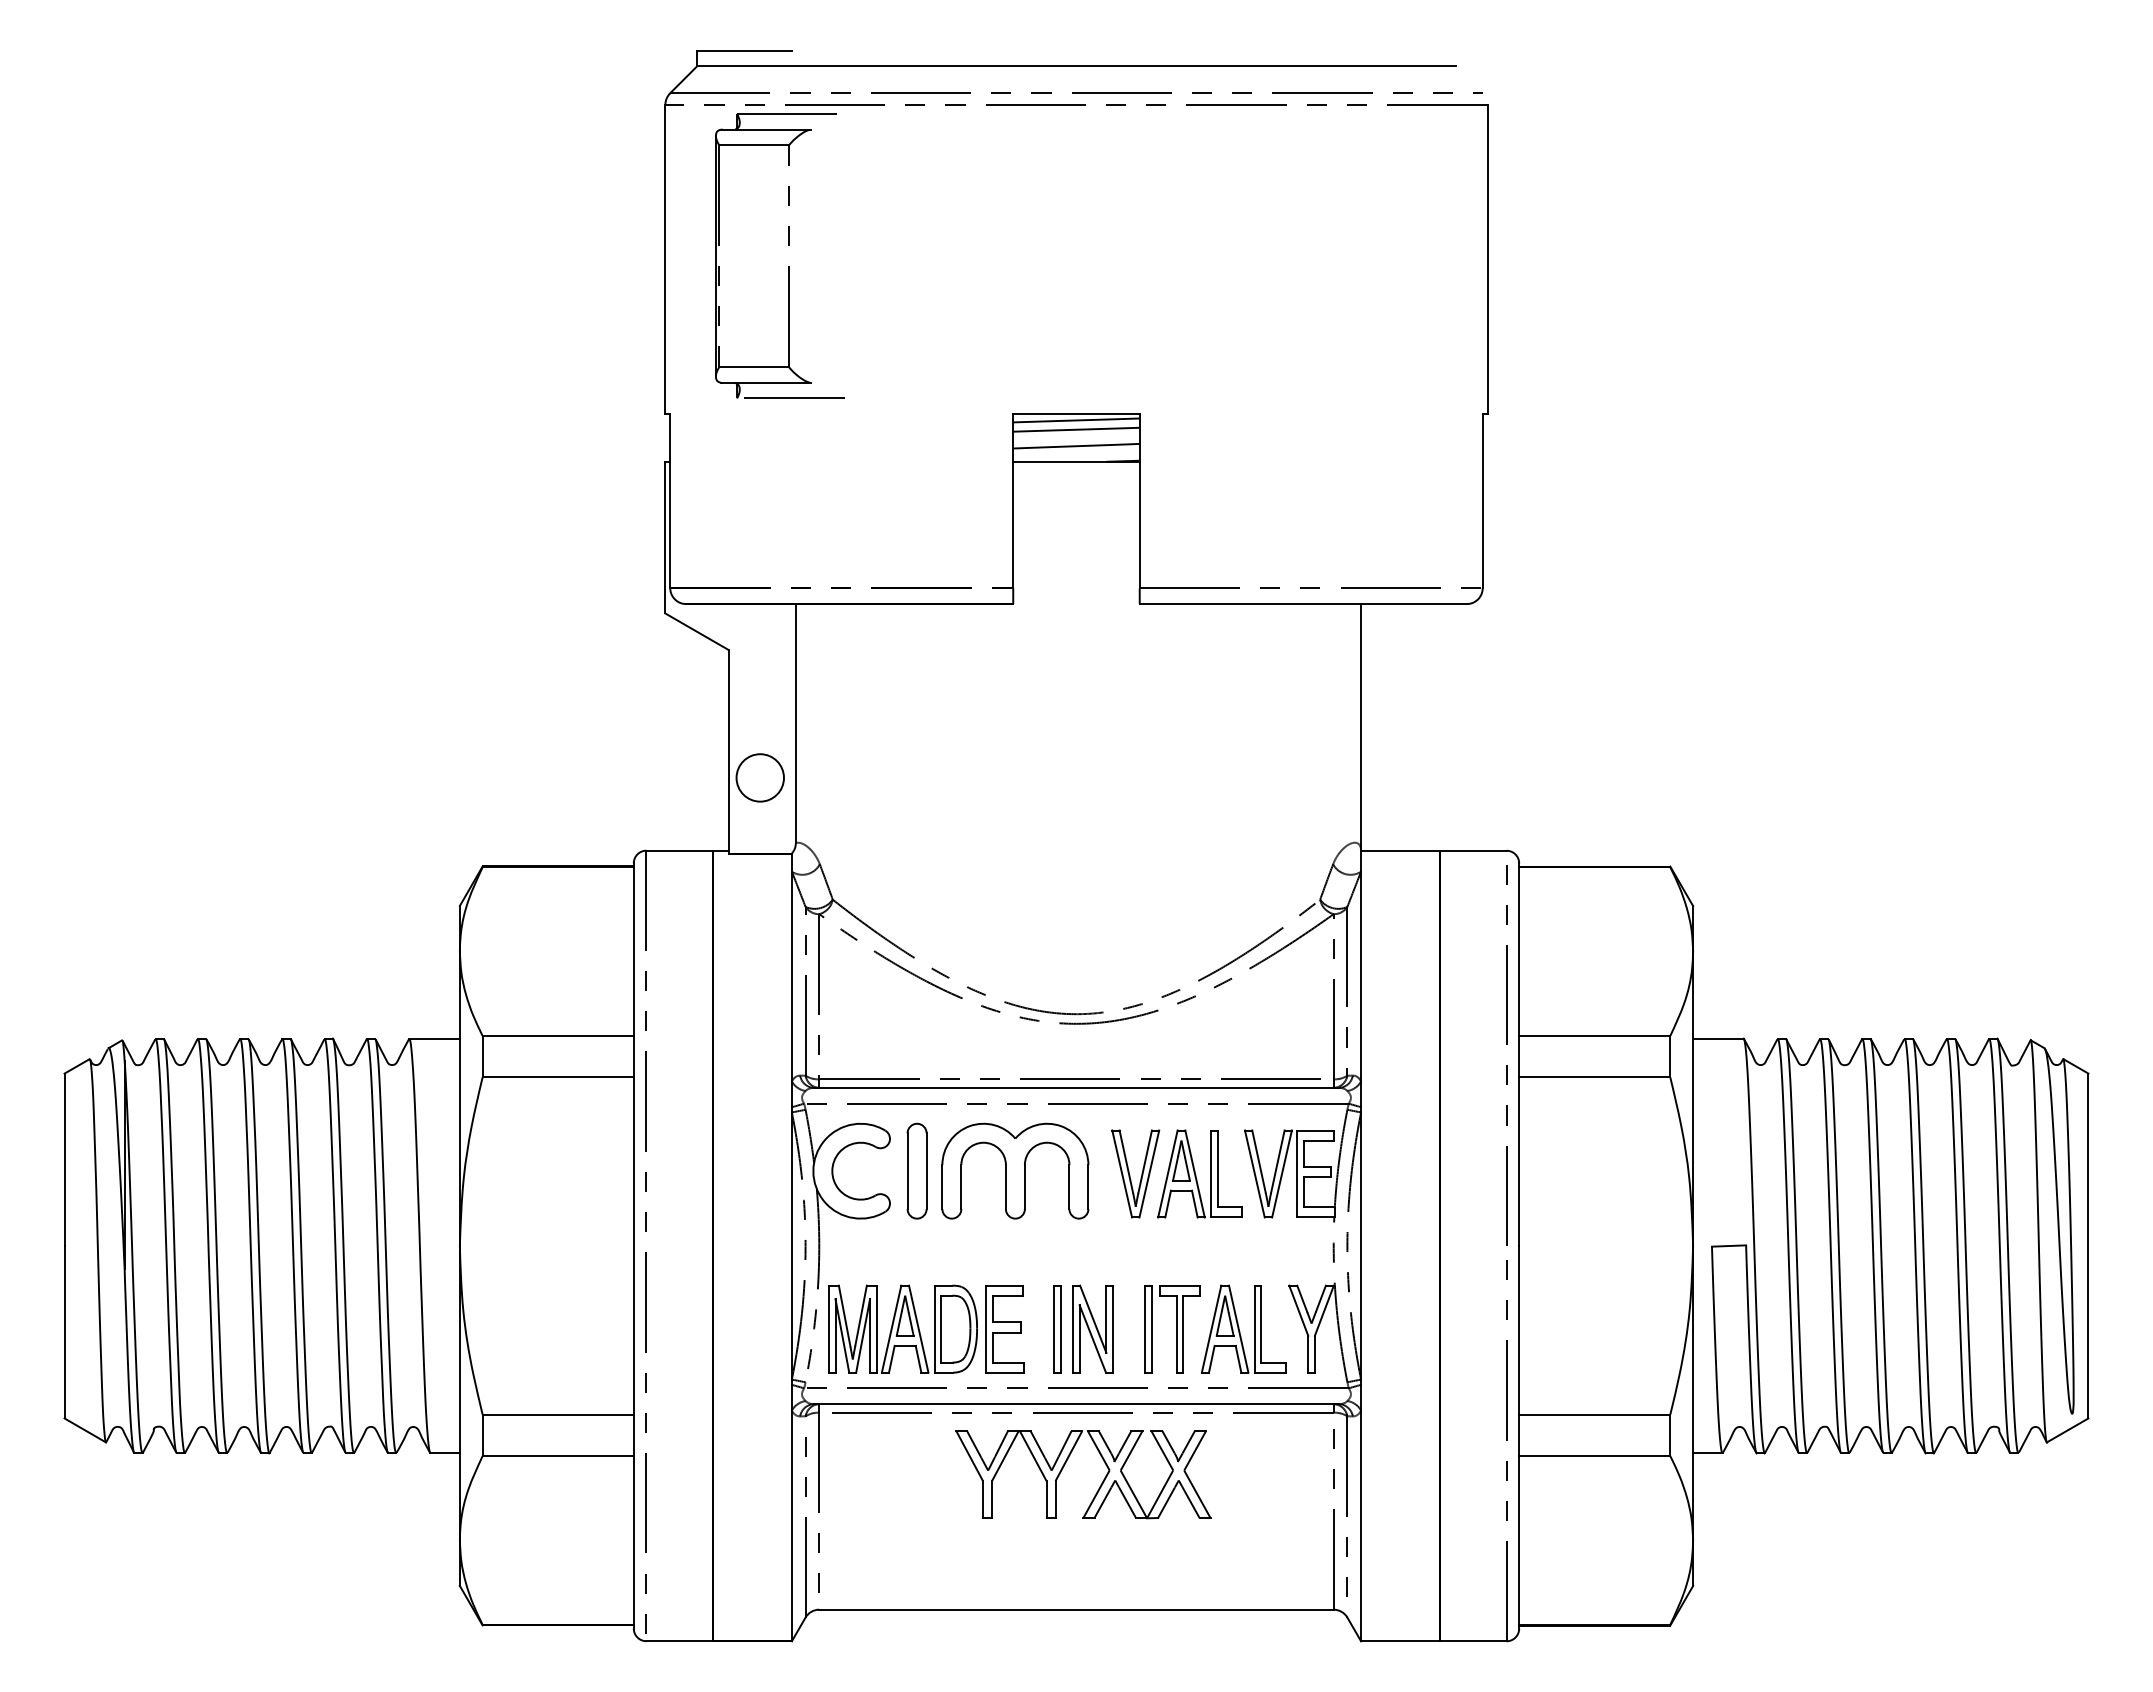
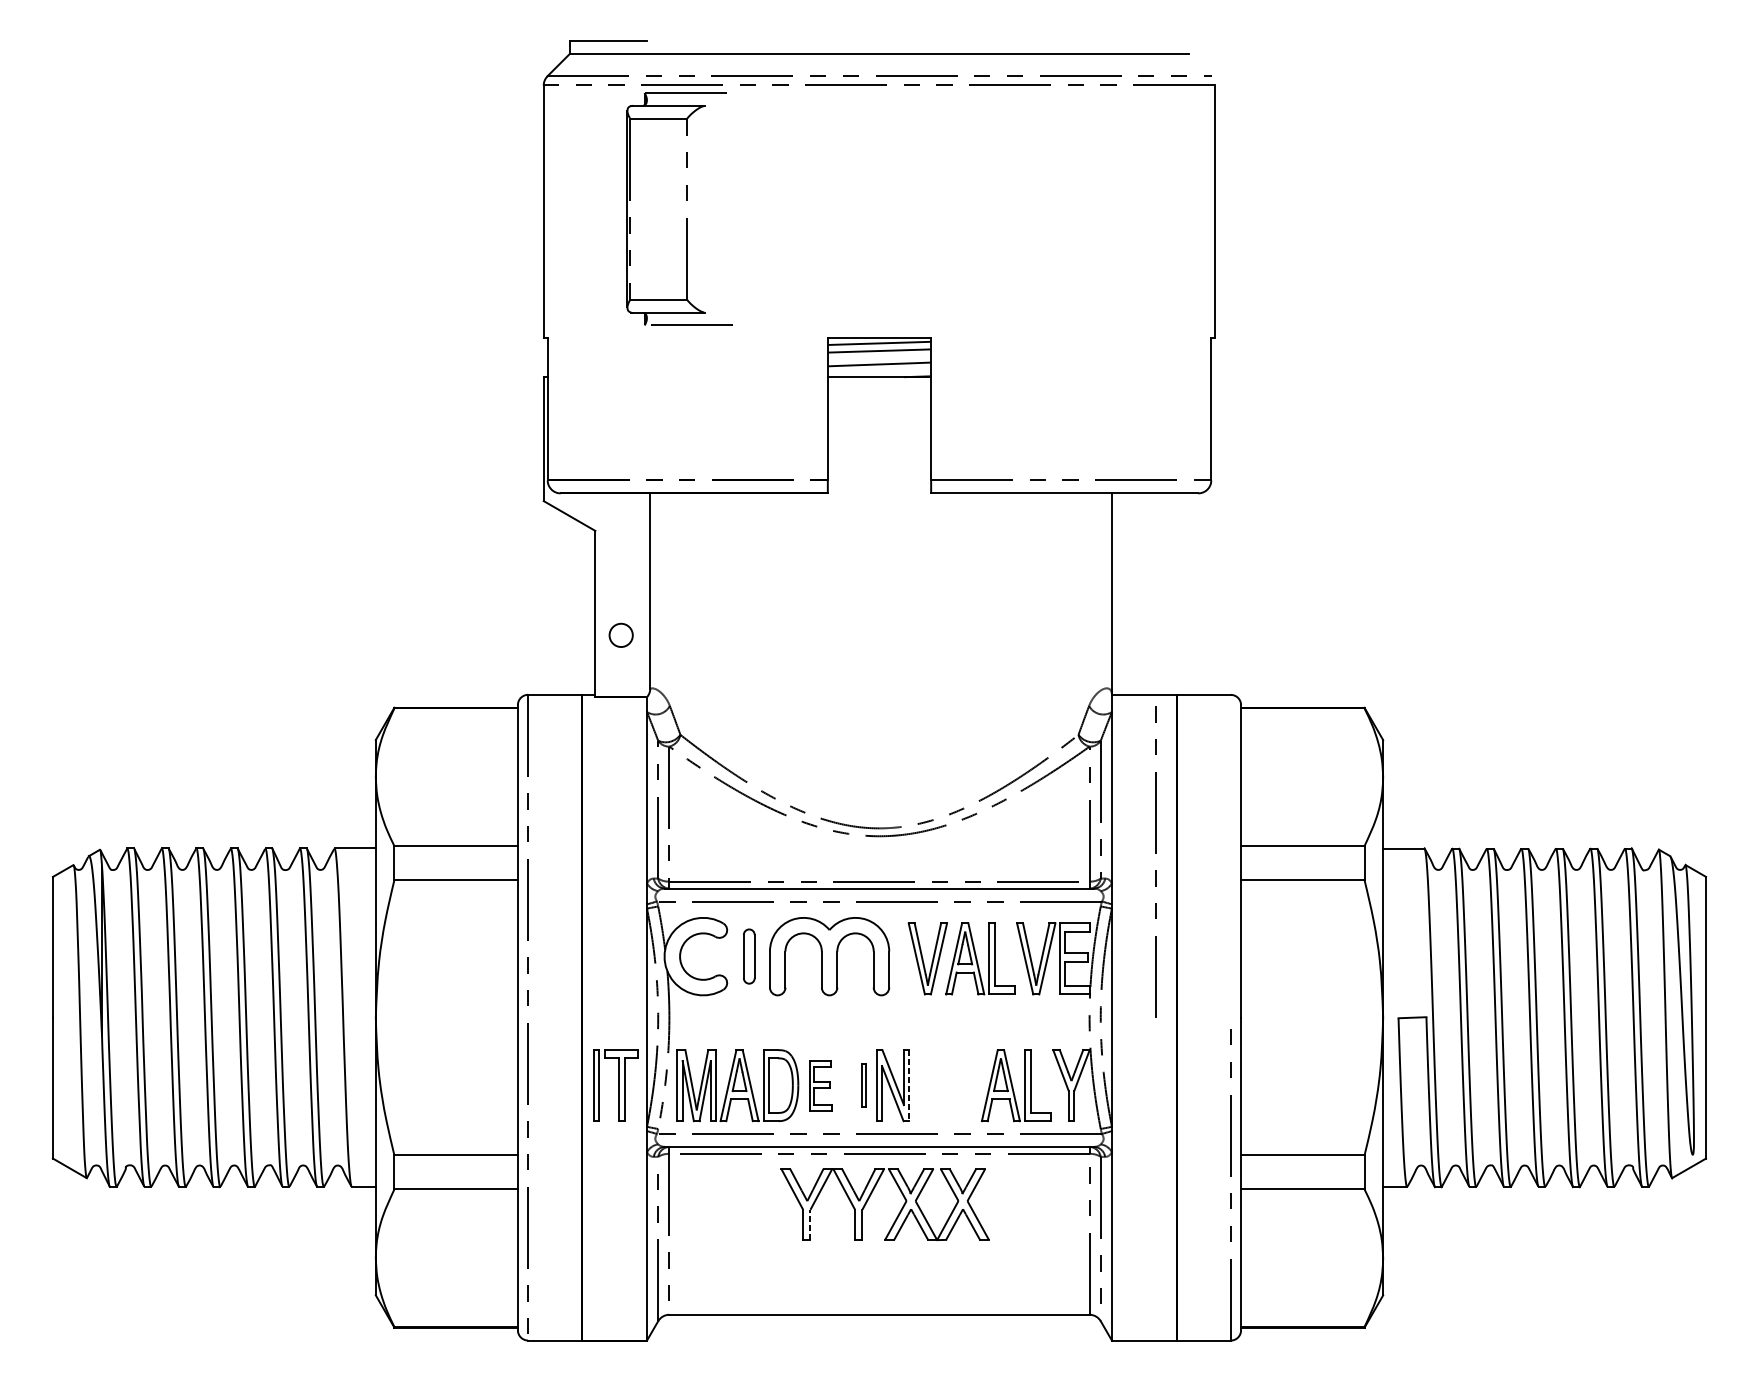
part: (788, 245) -> (686, 200), moved
circle: (760, 777) -> (621, 635), size x0.6
line: (1506, 1065) -> (1155, 870), moved
part: (916, 1170) -> (748, 956), size x0.7
part: (1004, 1329) -> (820, 1085), size x0.7
part: (1057, 1329) -> (863, 1085), size x0.6
line: (1113, 1329) -> (909, 1085), solid -> dashed
part: (1172, 1329) -> (615, 1085), moved
line: (991, 1499) -> (810, 1224), solid -> dashed

